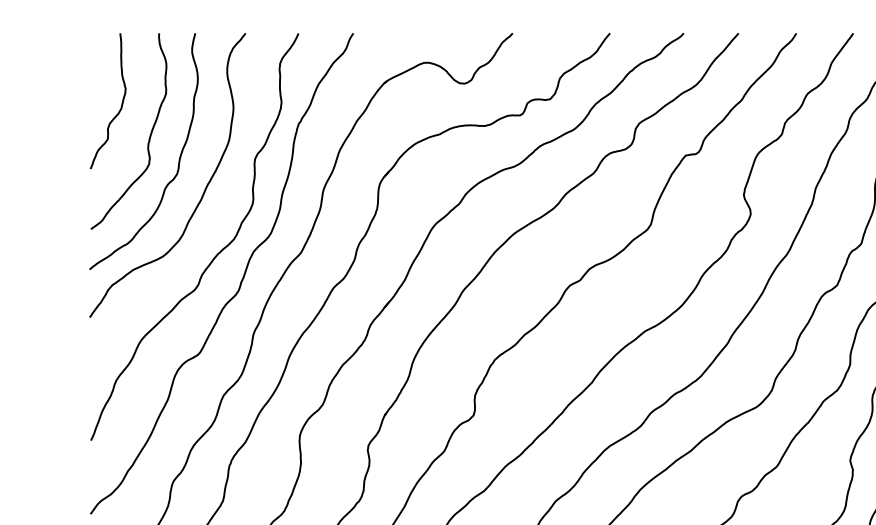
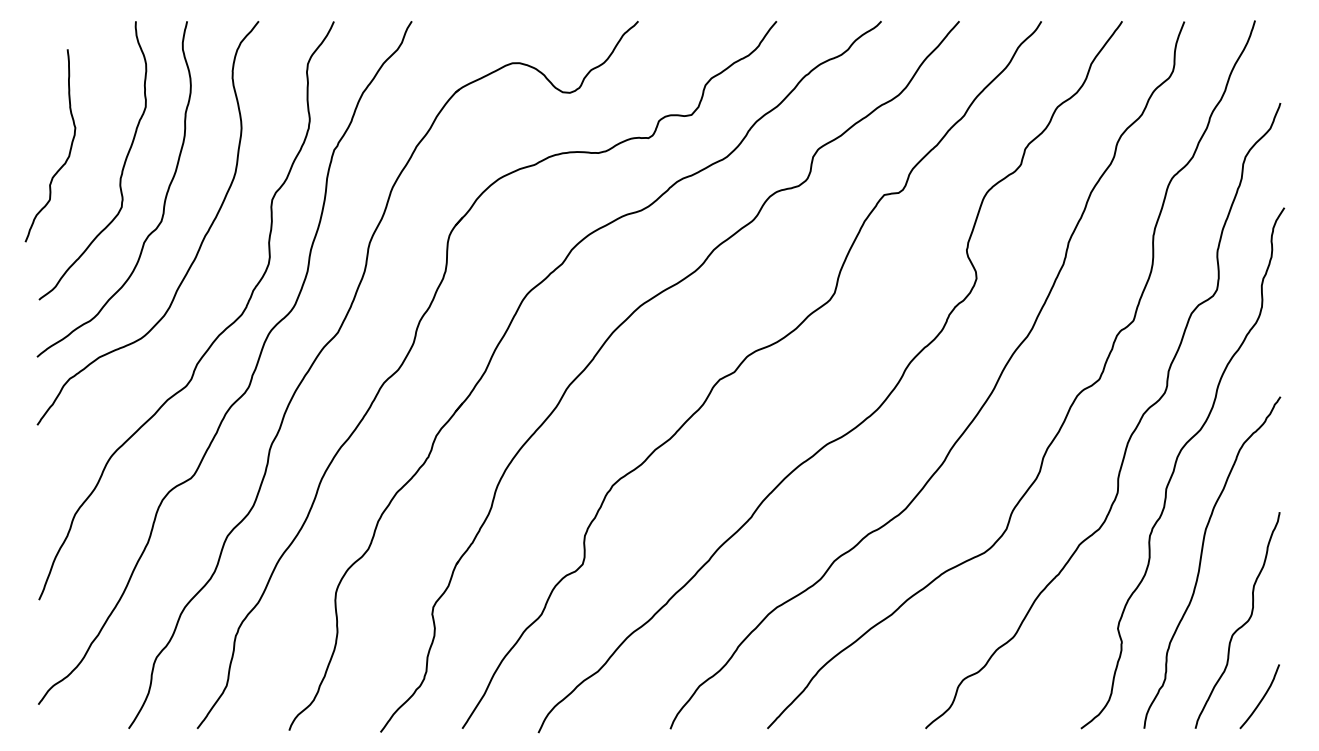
curve: (121, 103) -> (69, 149), moved

